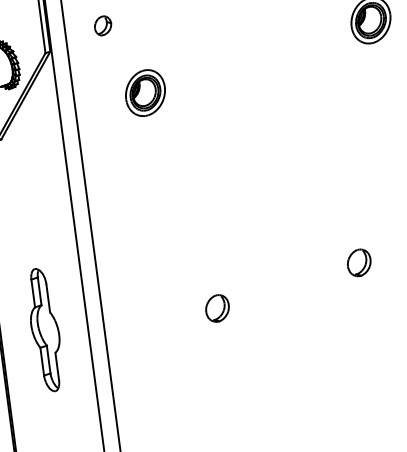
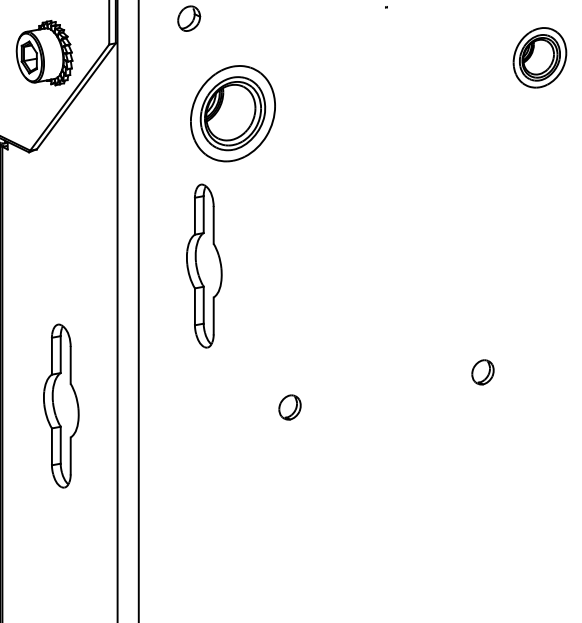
part: (145, 92) -> (232, 113), size x1.6
part: (139, 210) -> (204, 265), added
part: (358, 263) -> (482, 372), size x0.7
part: (217, 308) -> (289, 407), size x0.7

